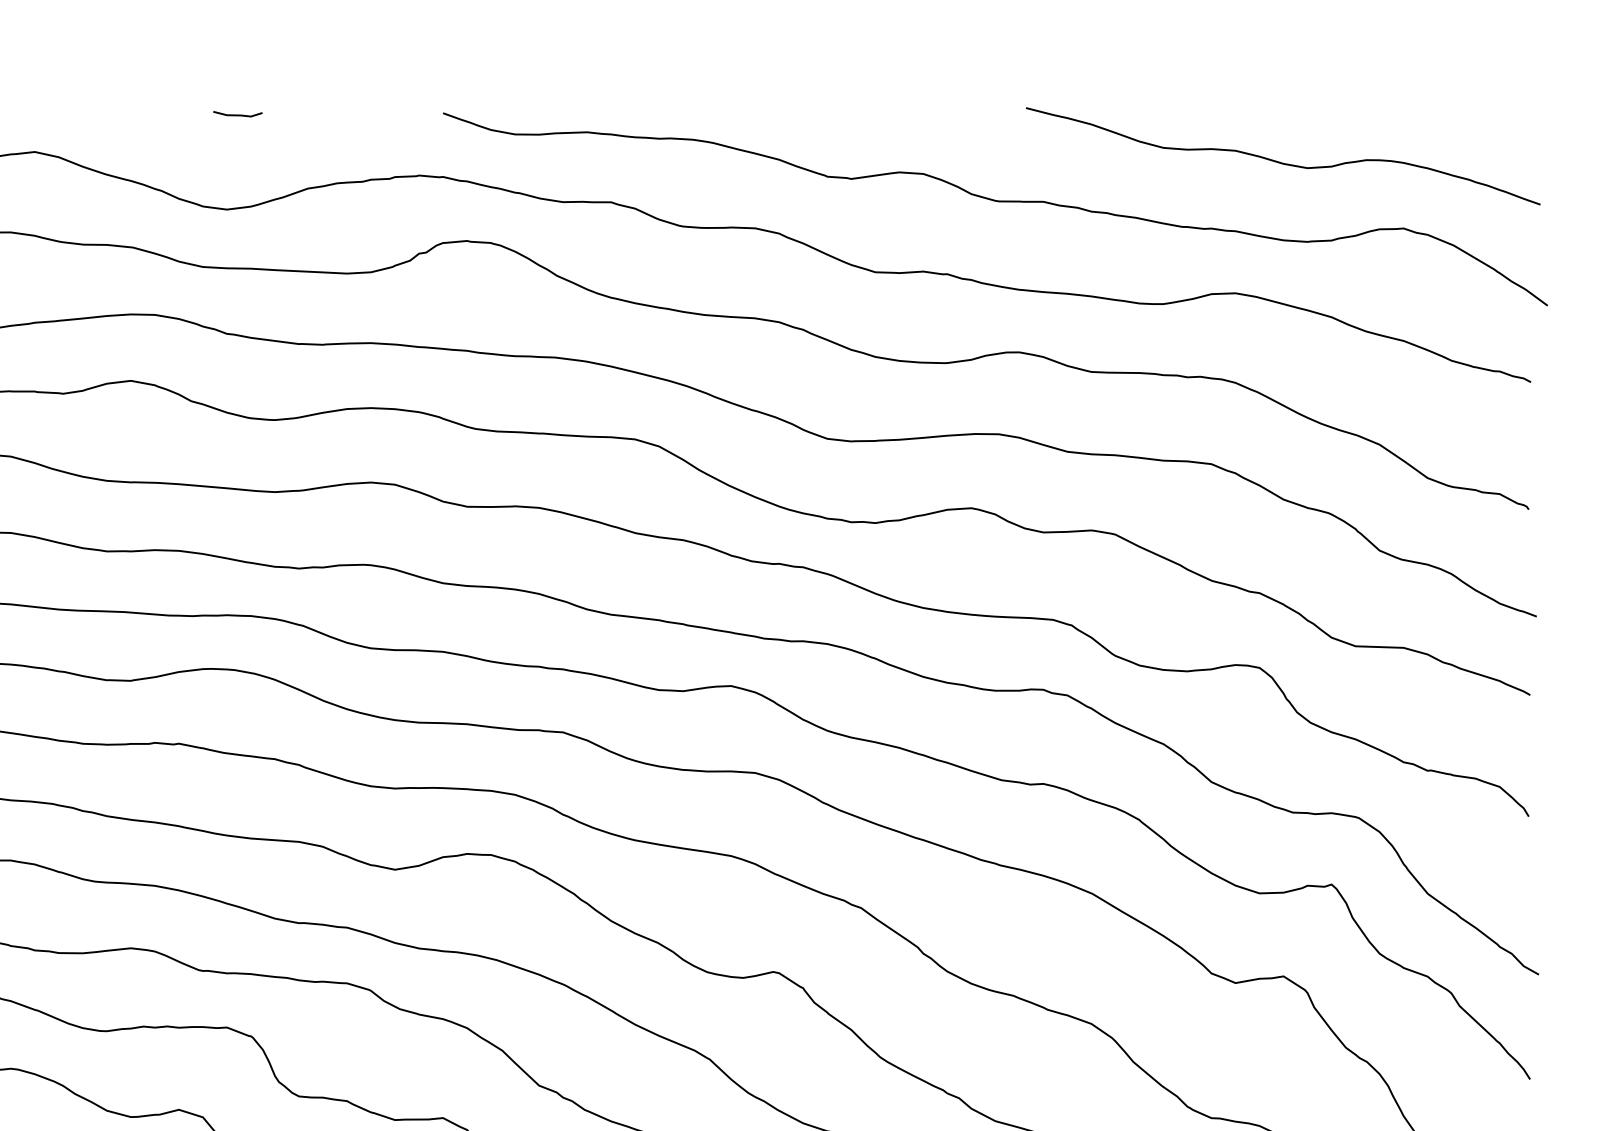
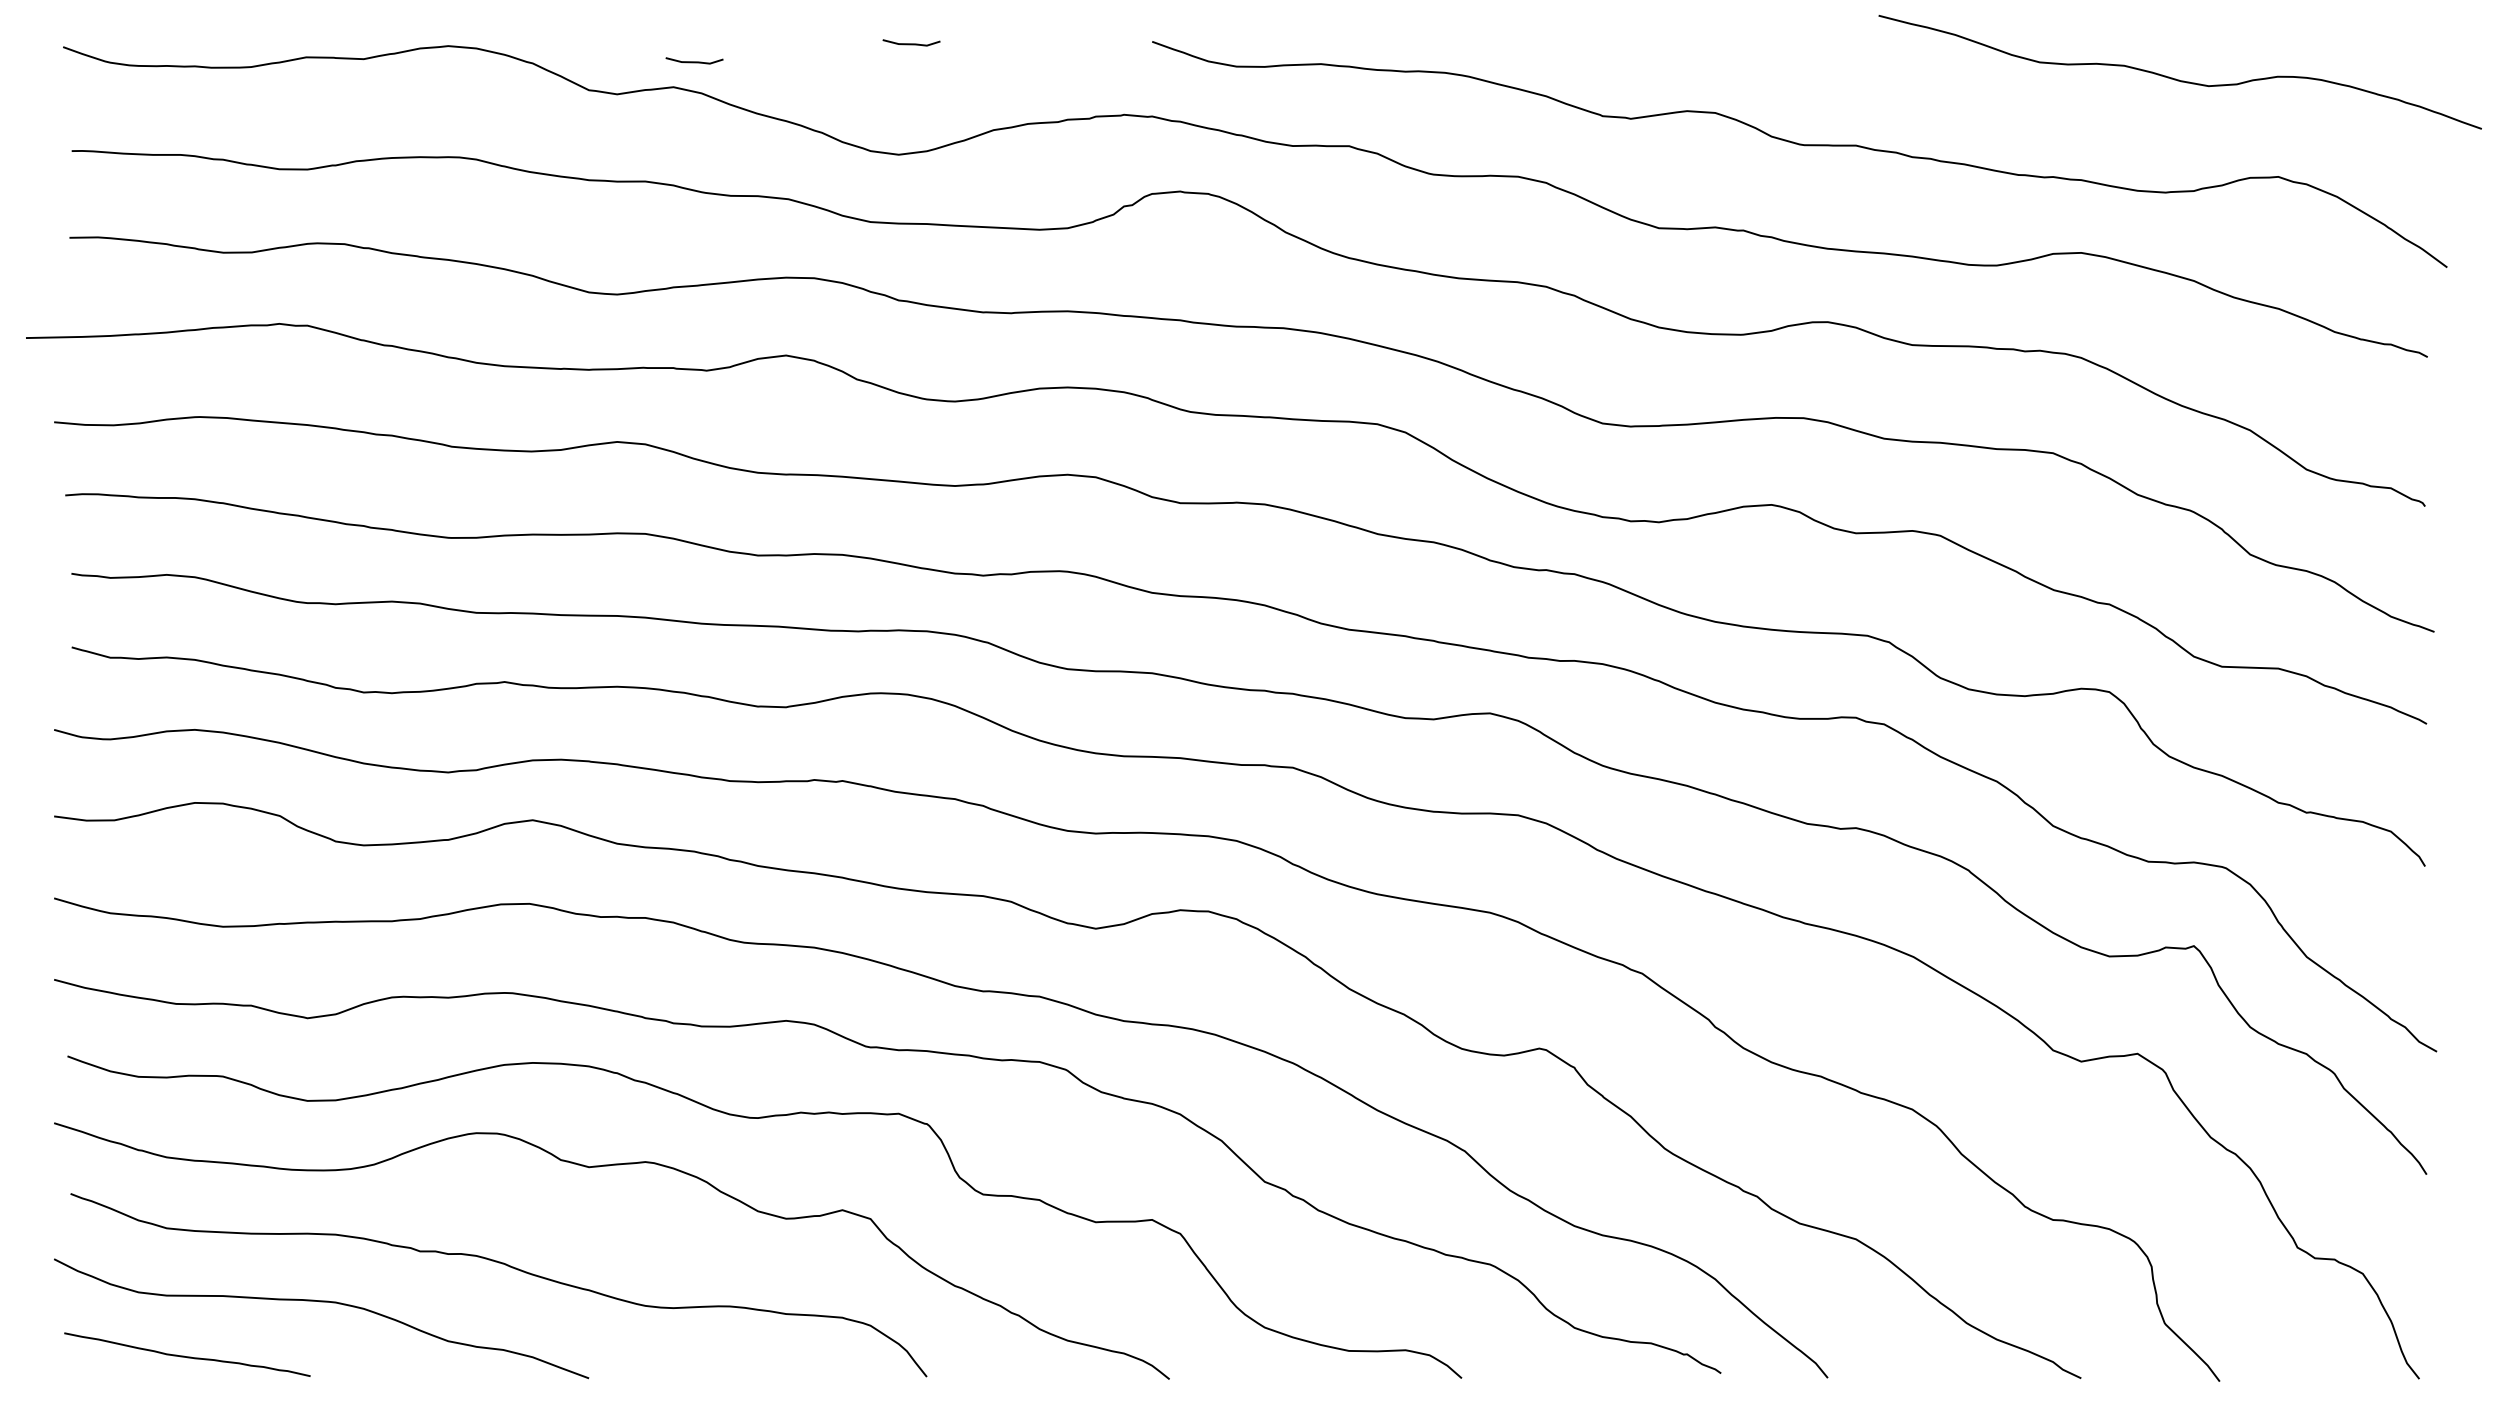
line: (52, 130) -> (694, 61), added
curve: (1282, 162) -> (2179, 79), moved

